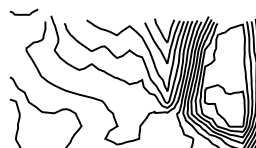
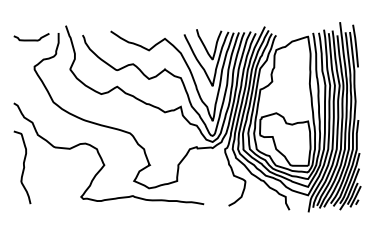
curve: (23, 14) -> (31, 39), moved

